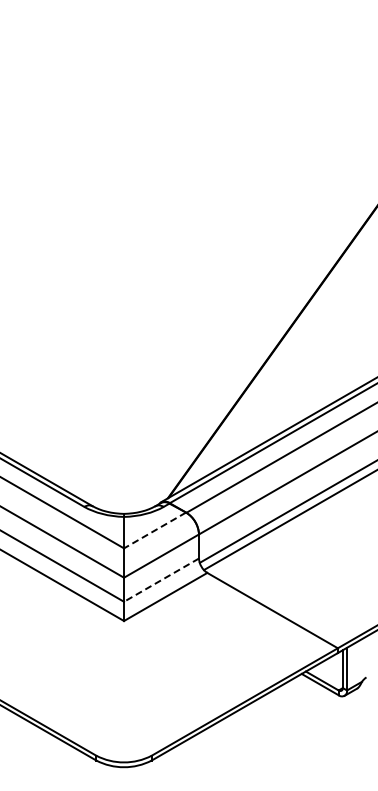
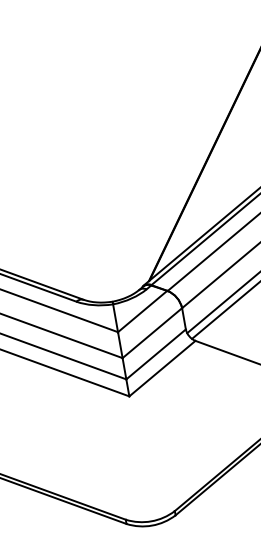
line: (155, 530) -> (143, 311), dashed -> solid
line: (161, 580) -> (156, 354), dashed -> solid

